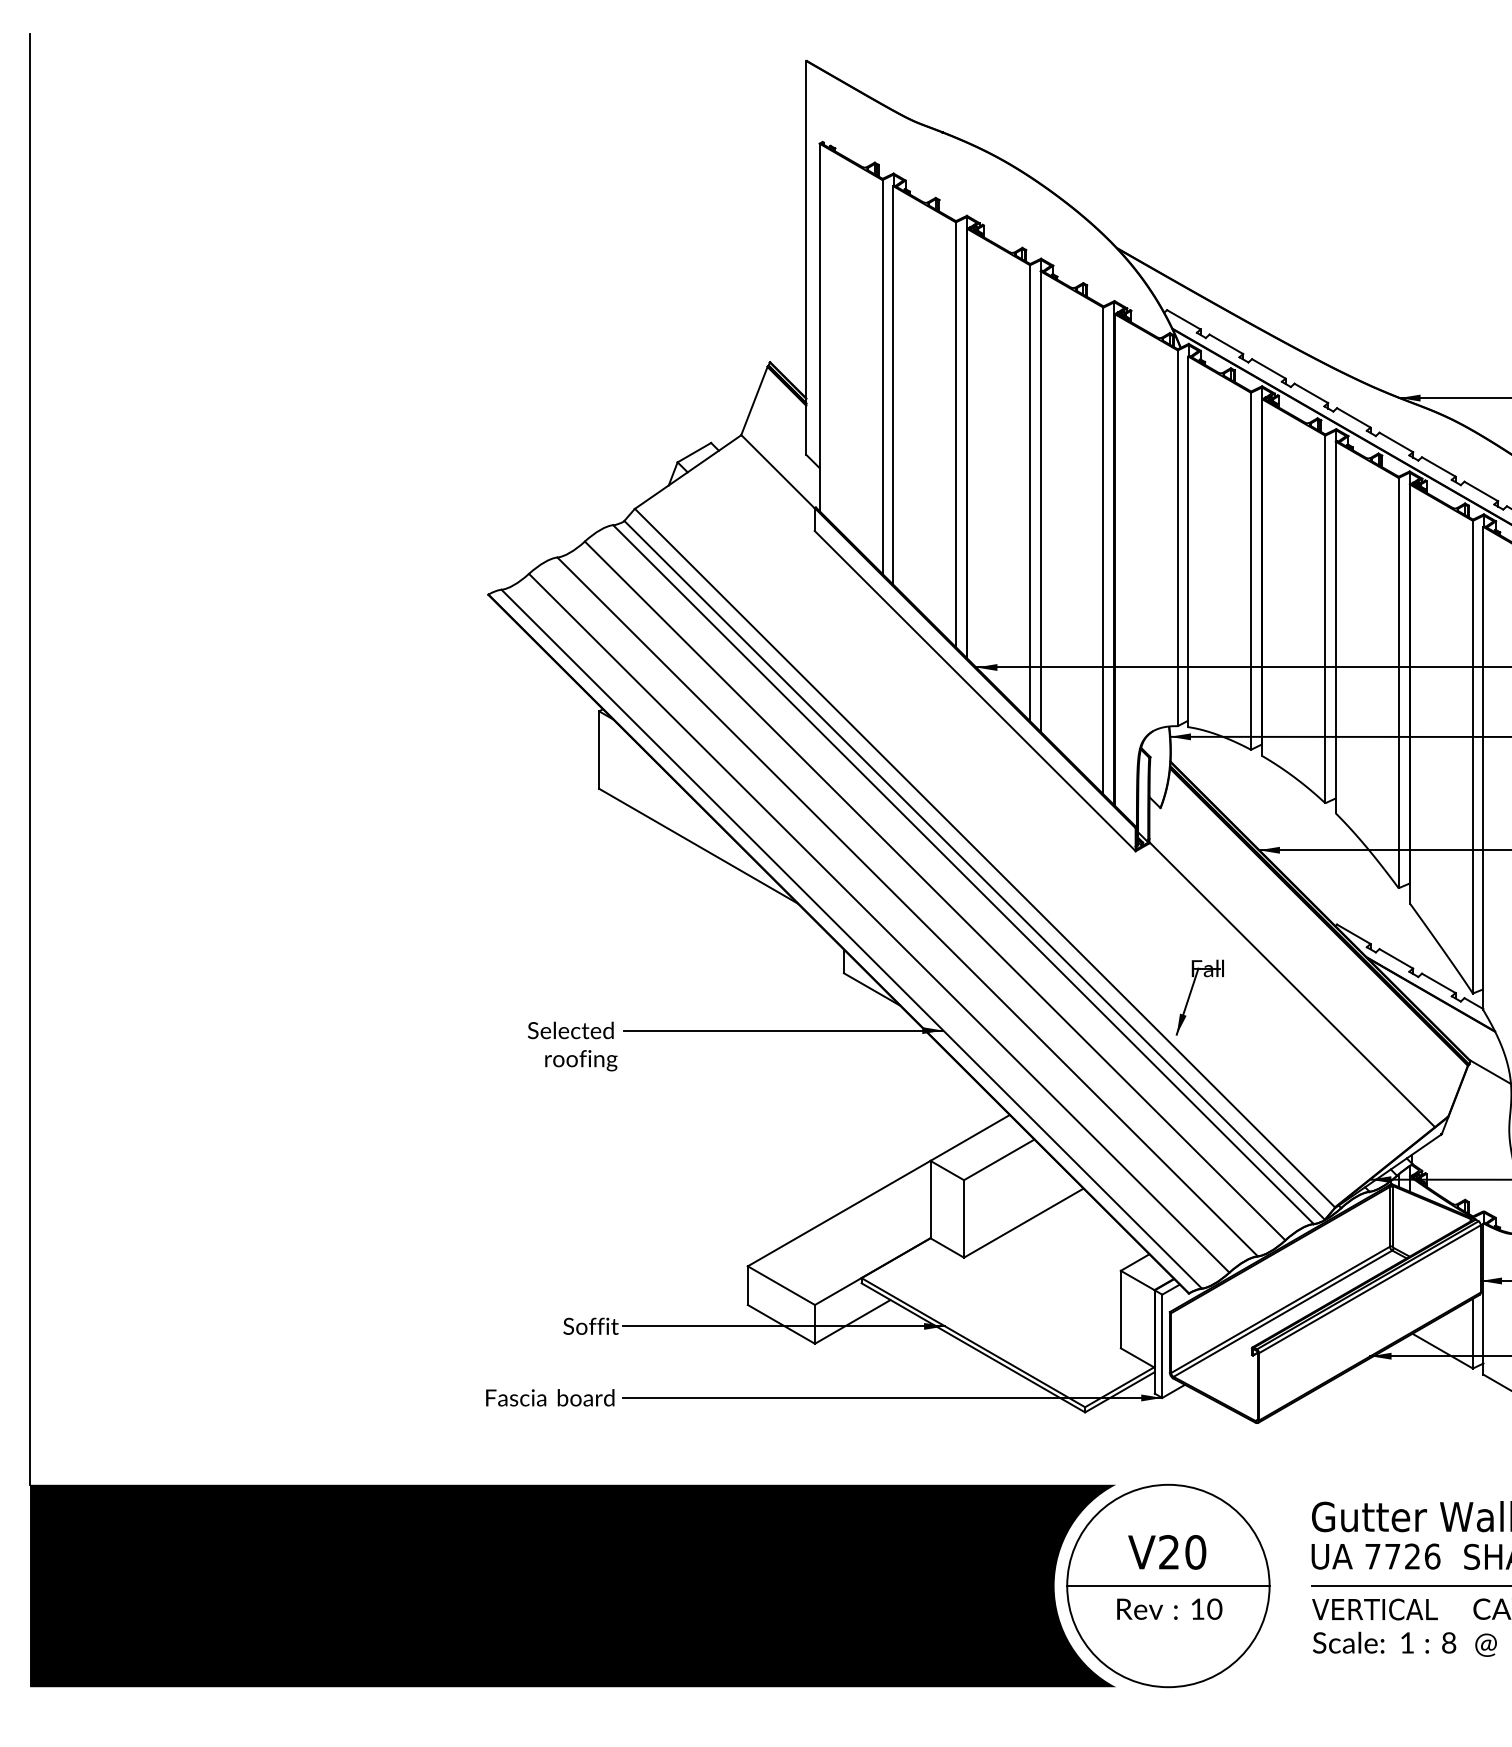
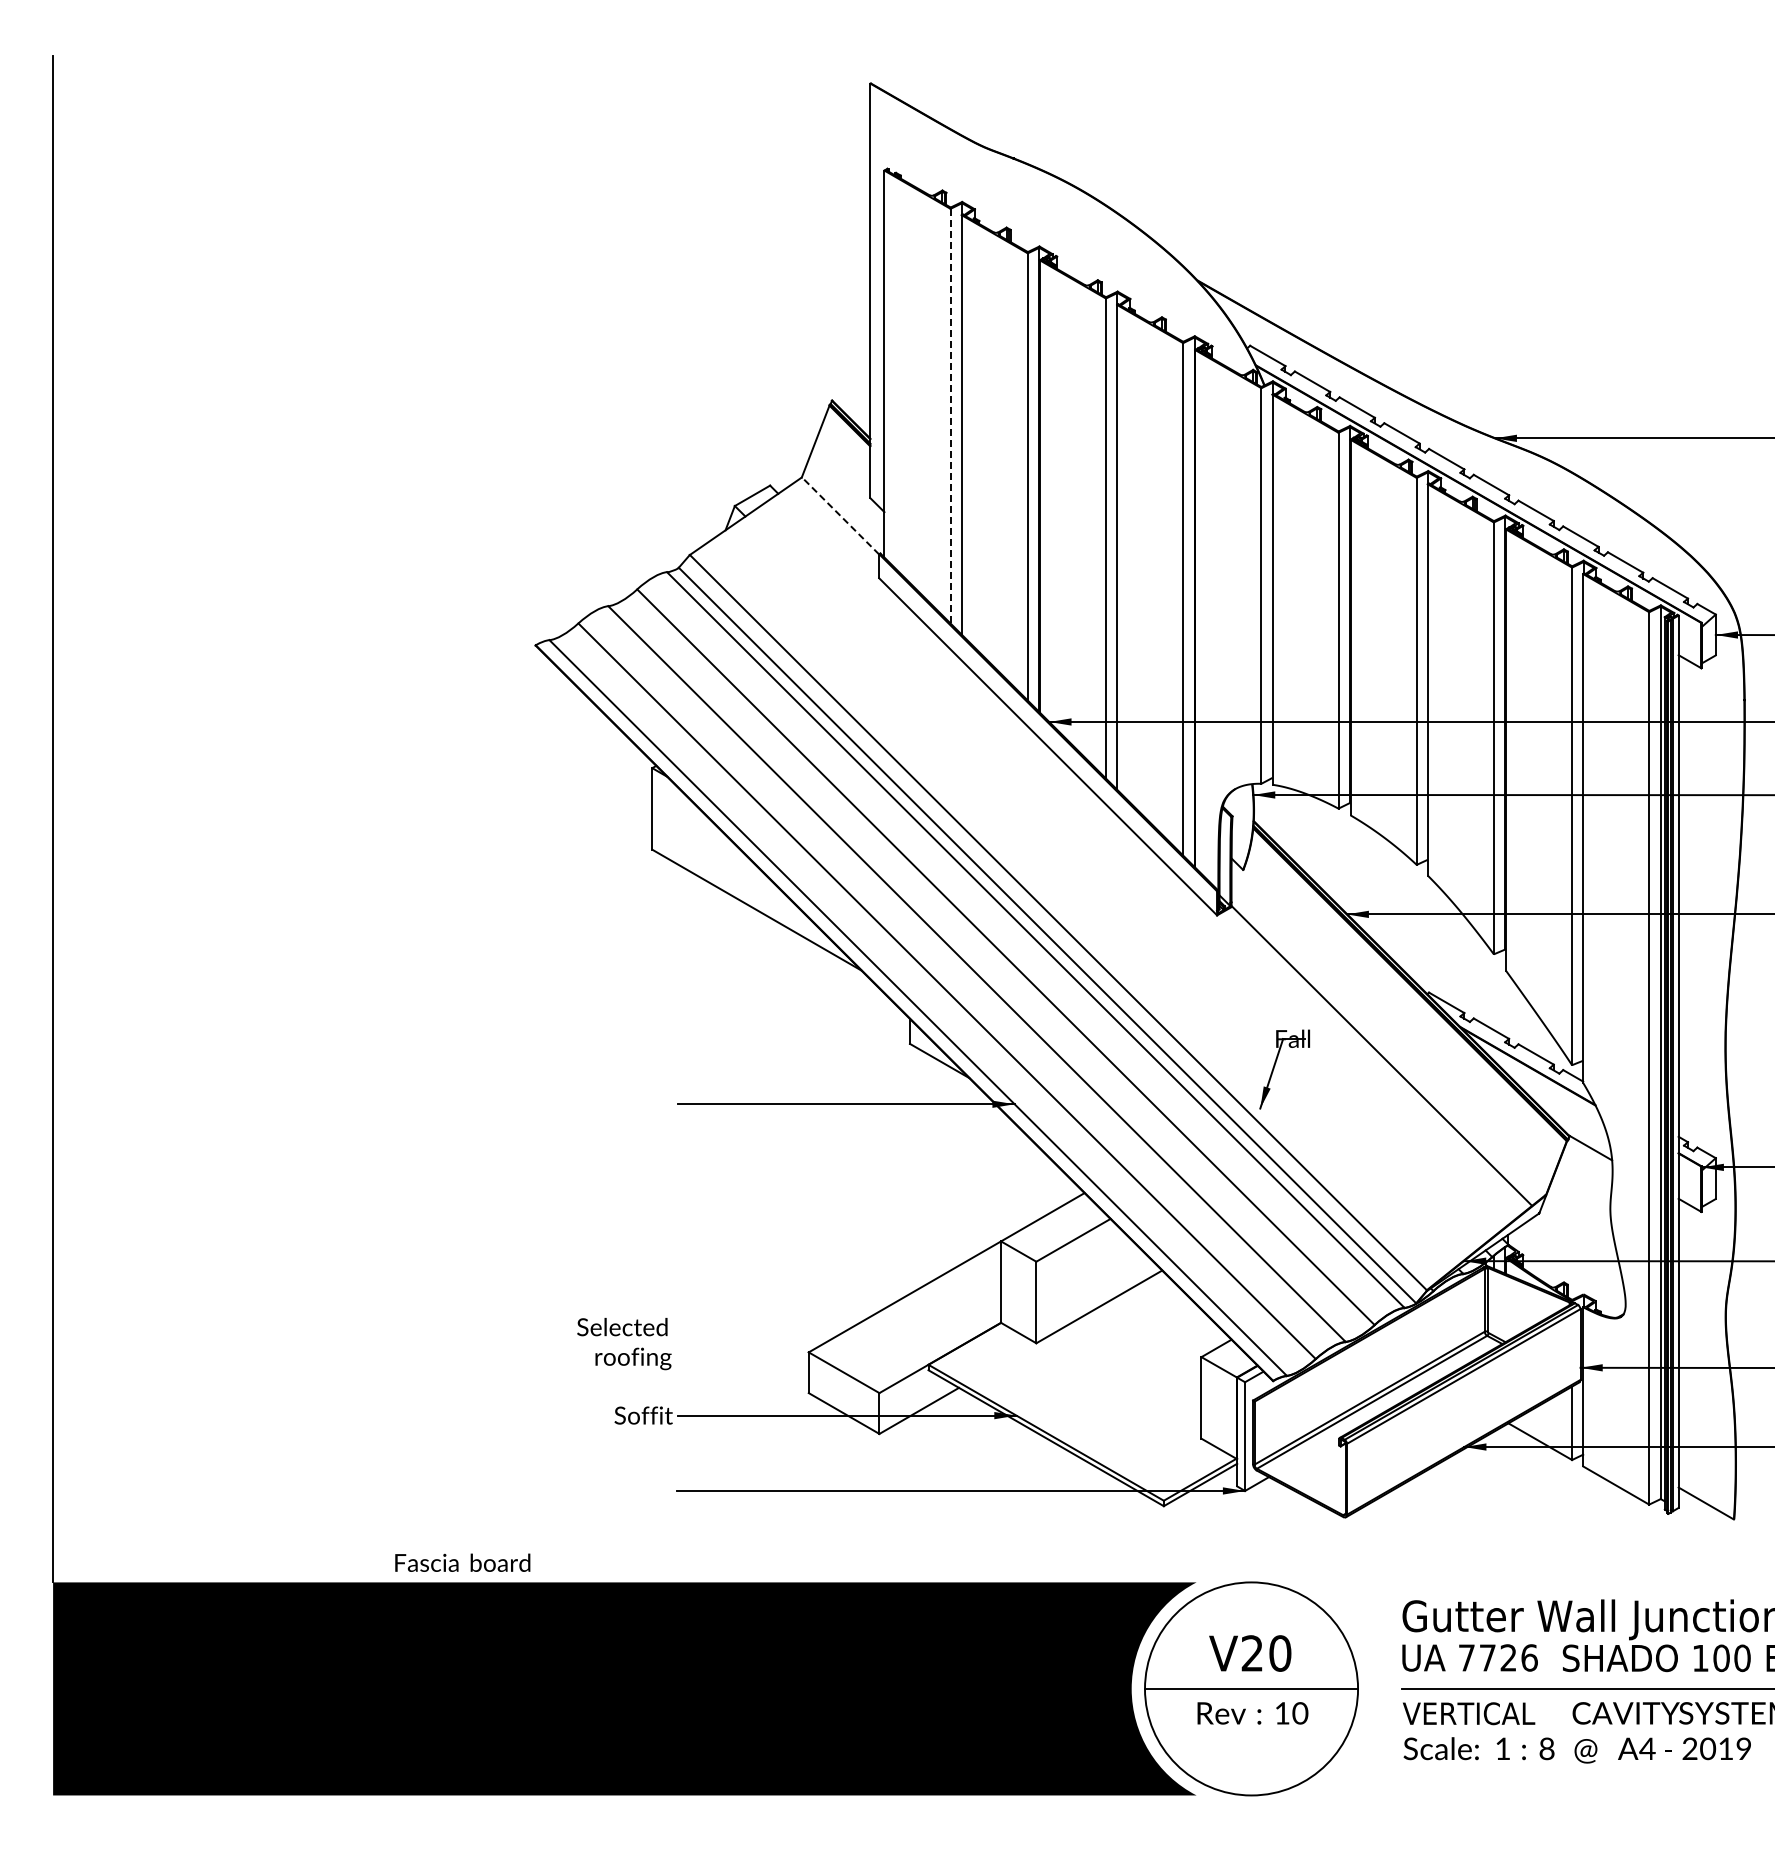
line: (882, 377) -> (950, 416), solid -> dashed
line: (777, 471) -> (840, 515), solid -> dashed
text: (572, 1046) -> (624, 1344), moved
text: (550, 1397) -> (462, 1562), moved

